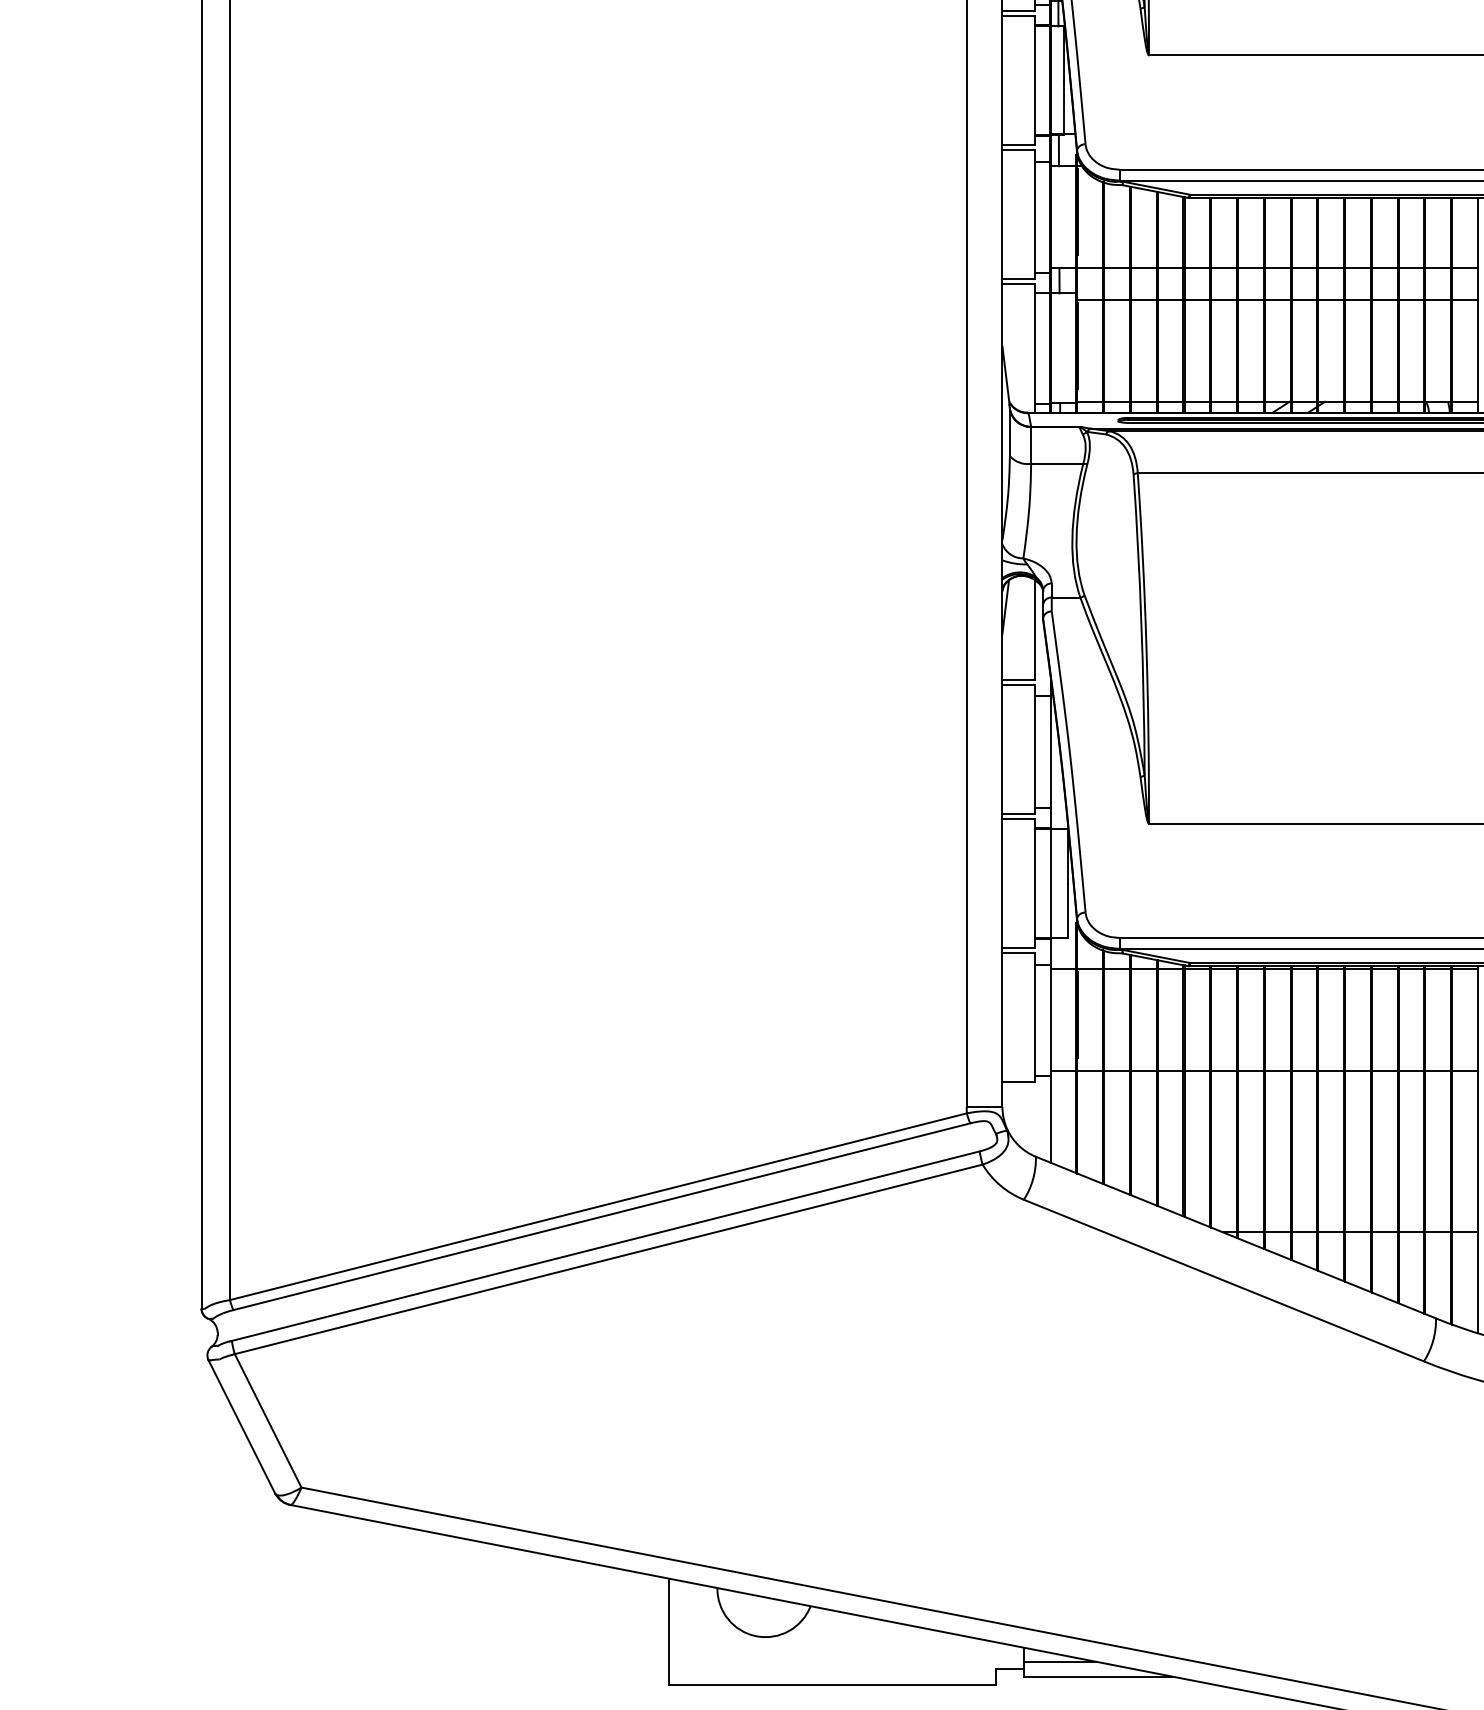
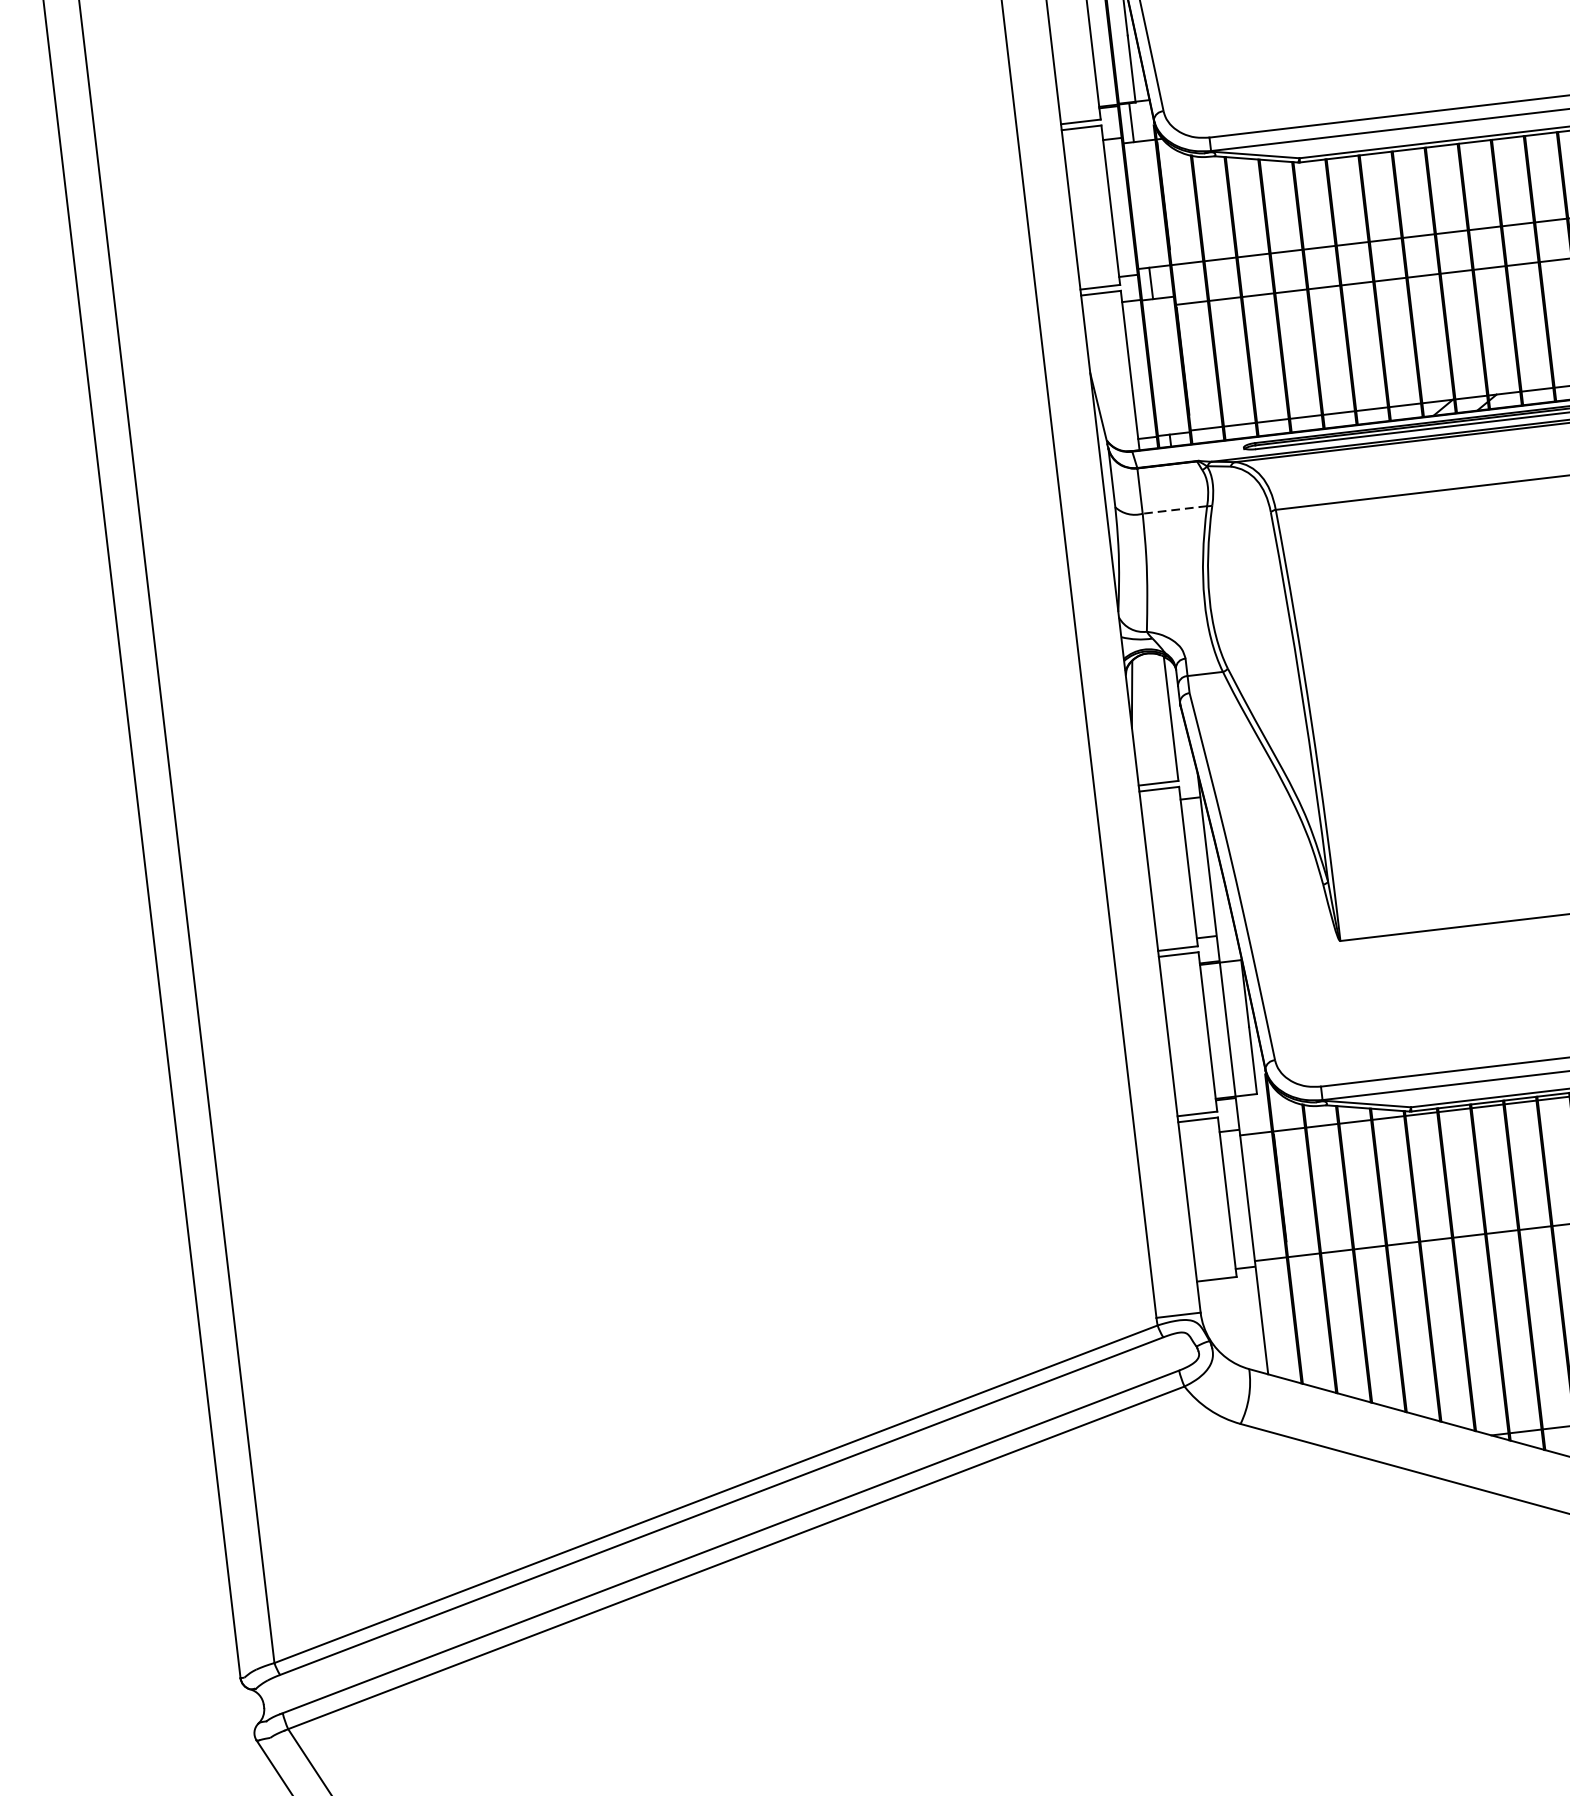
line: (1056, 463) -> (1173, 509), solid -> dashed

